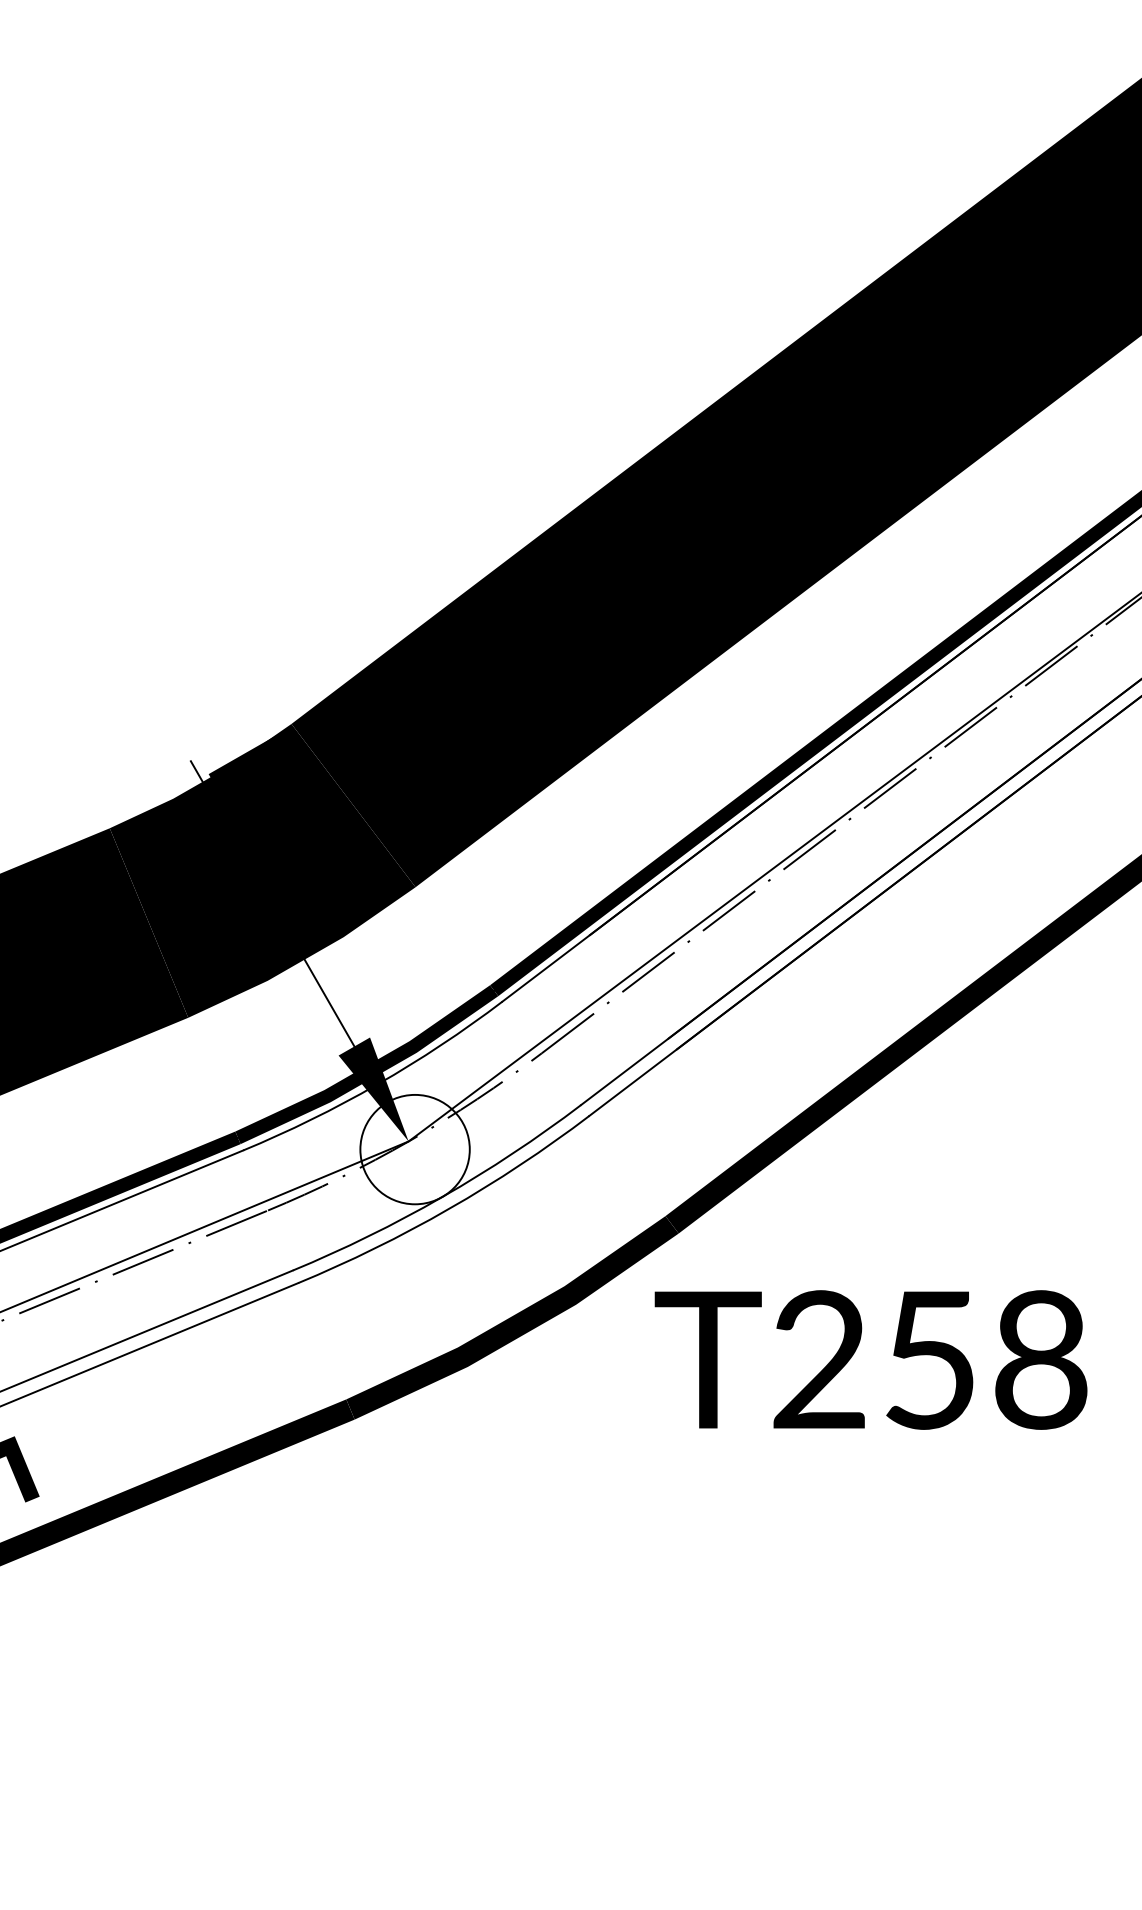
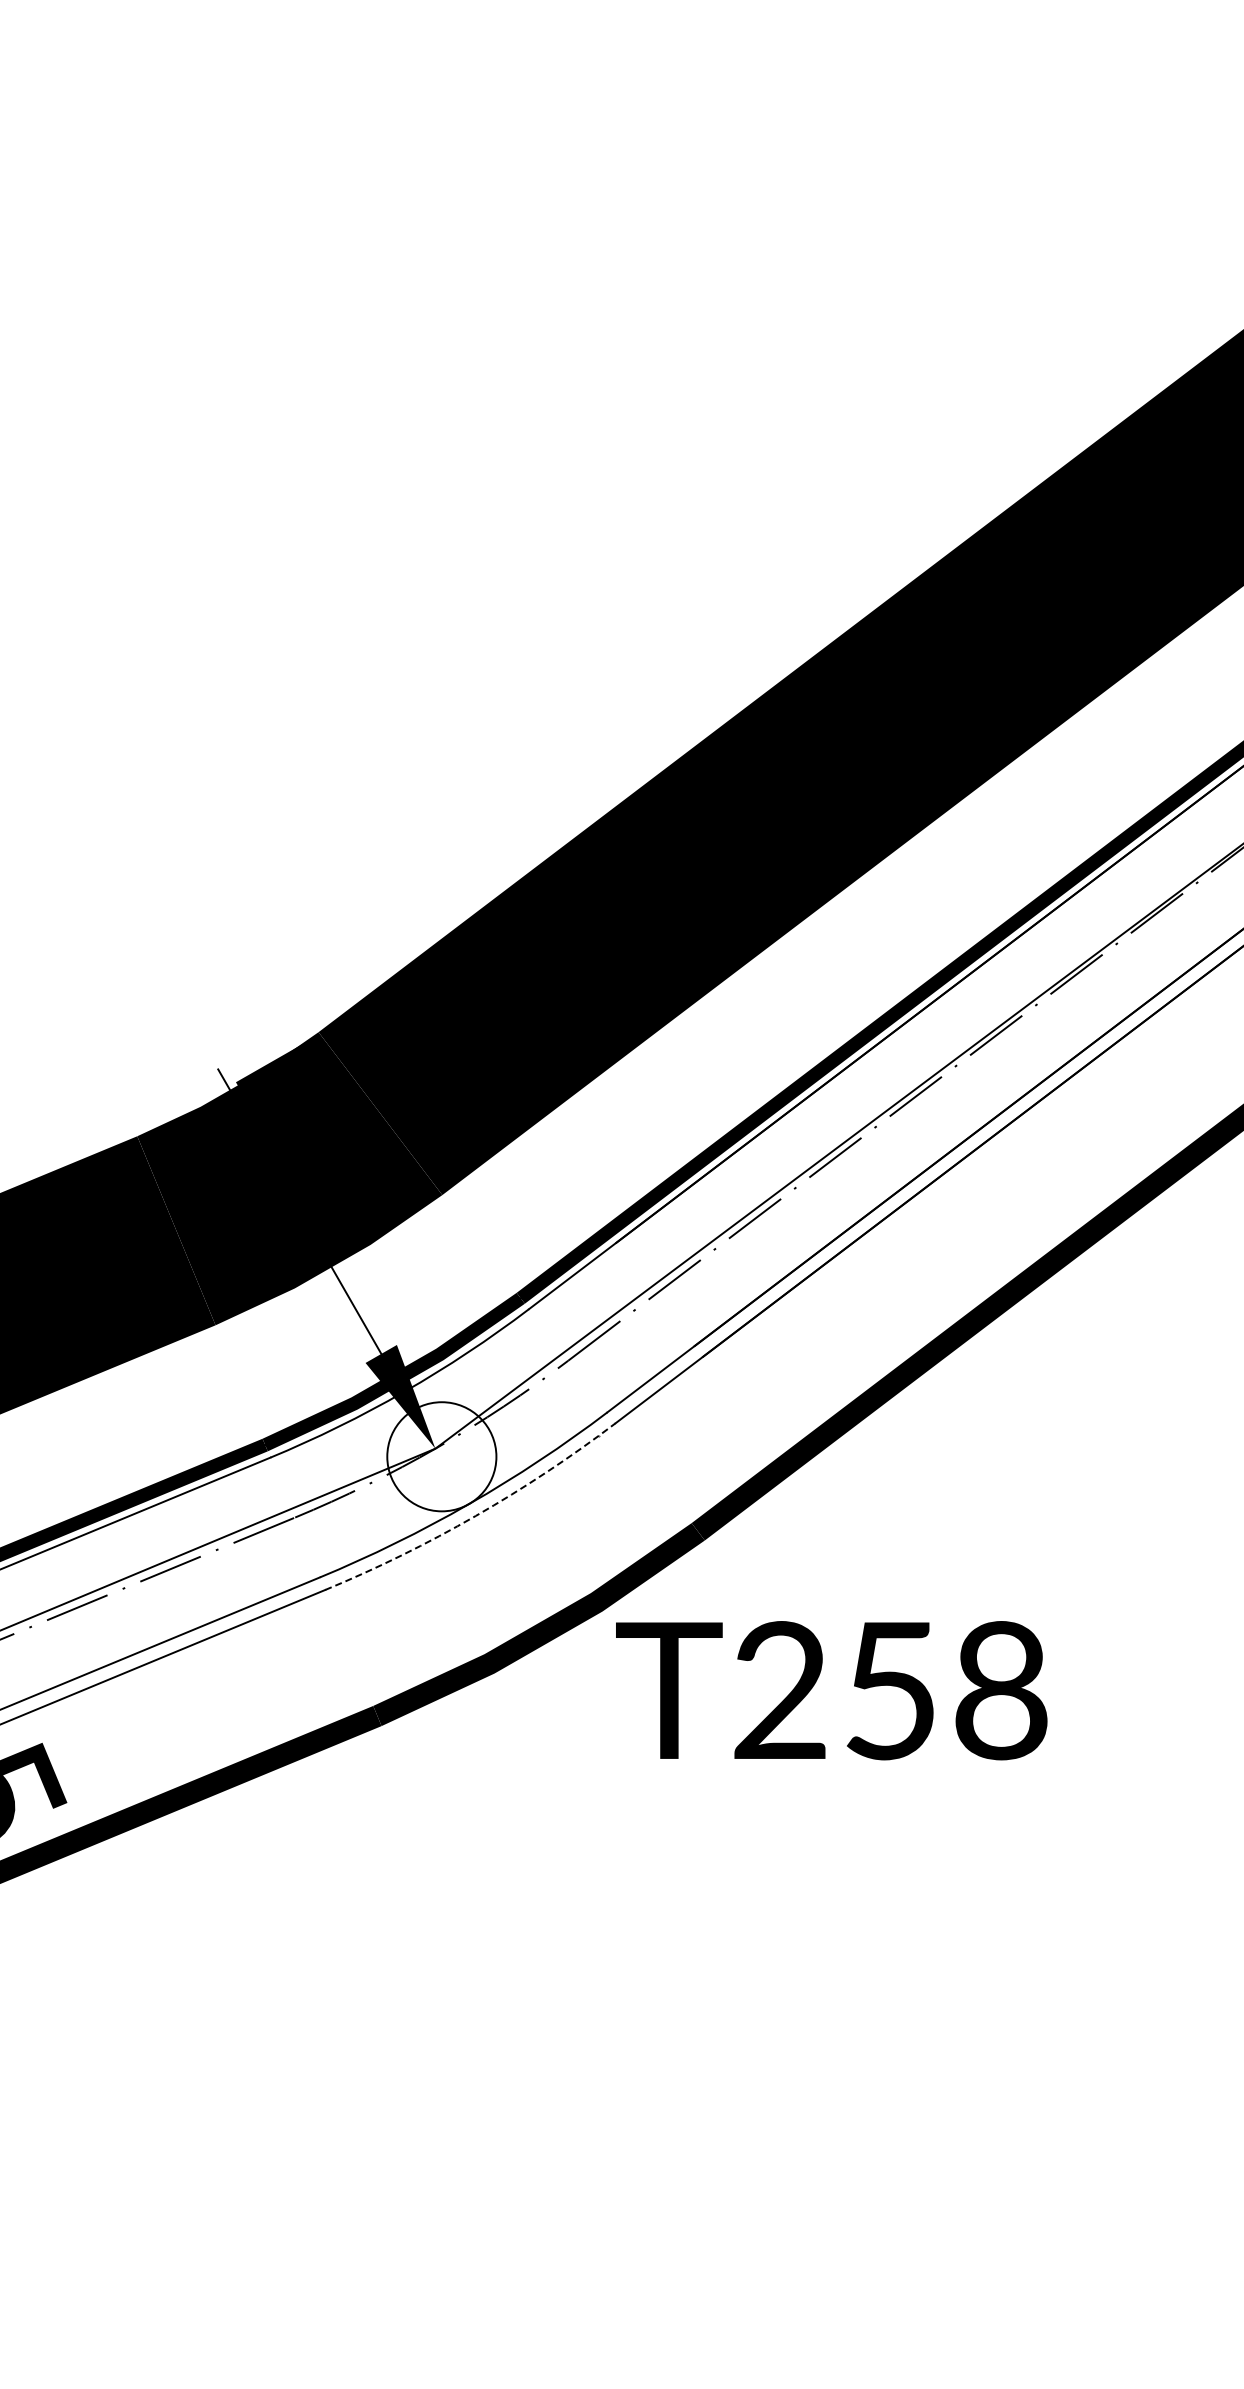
arc: (448, 1208) -> (475, 1515), solid -> dashed
text: (870, 1359) -> (831, 1690), moved

